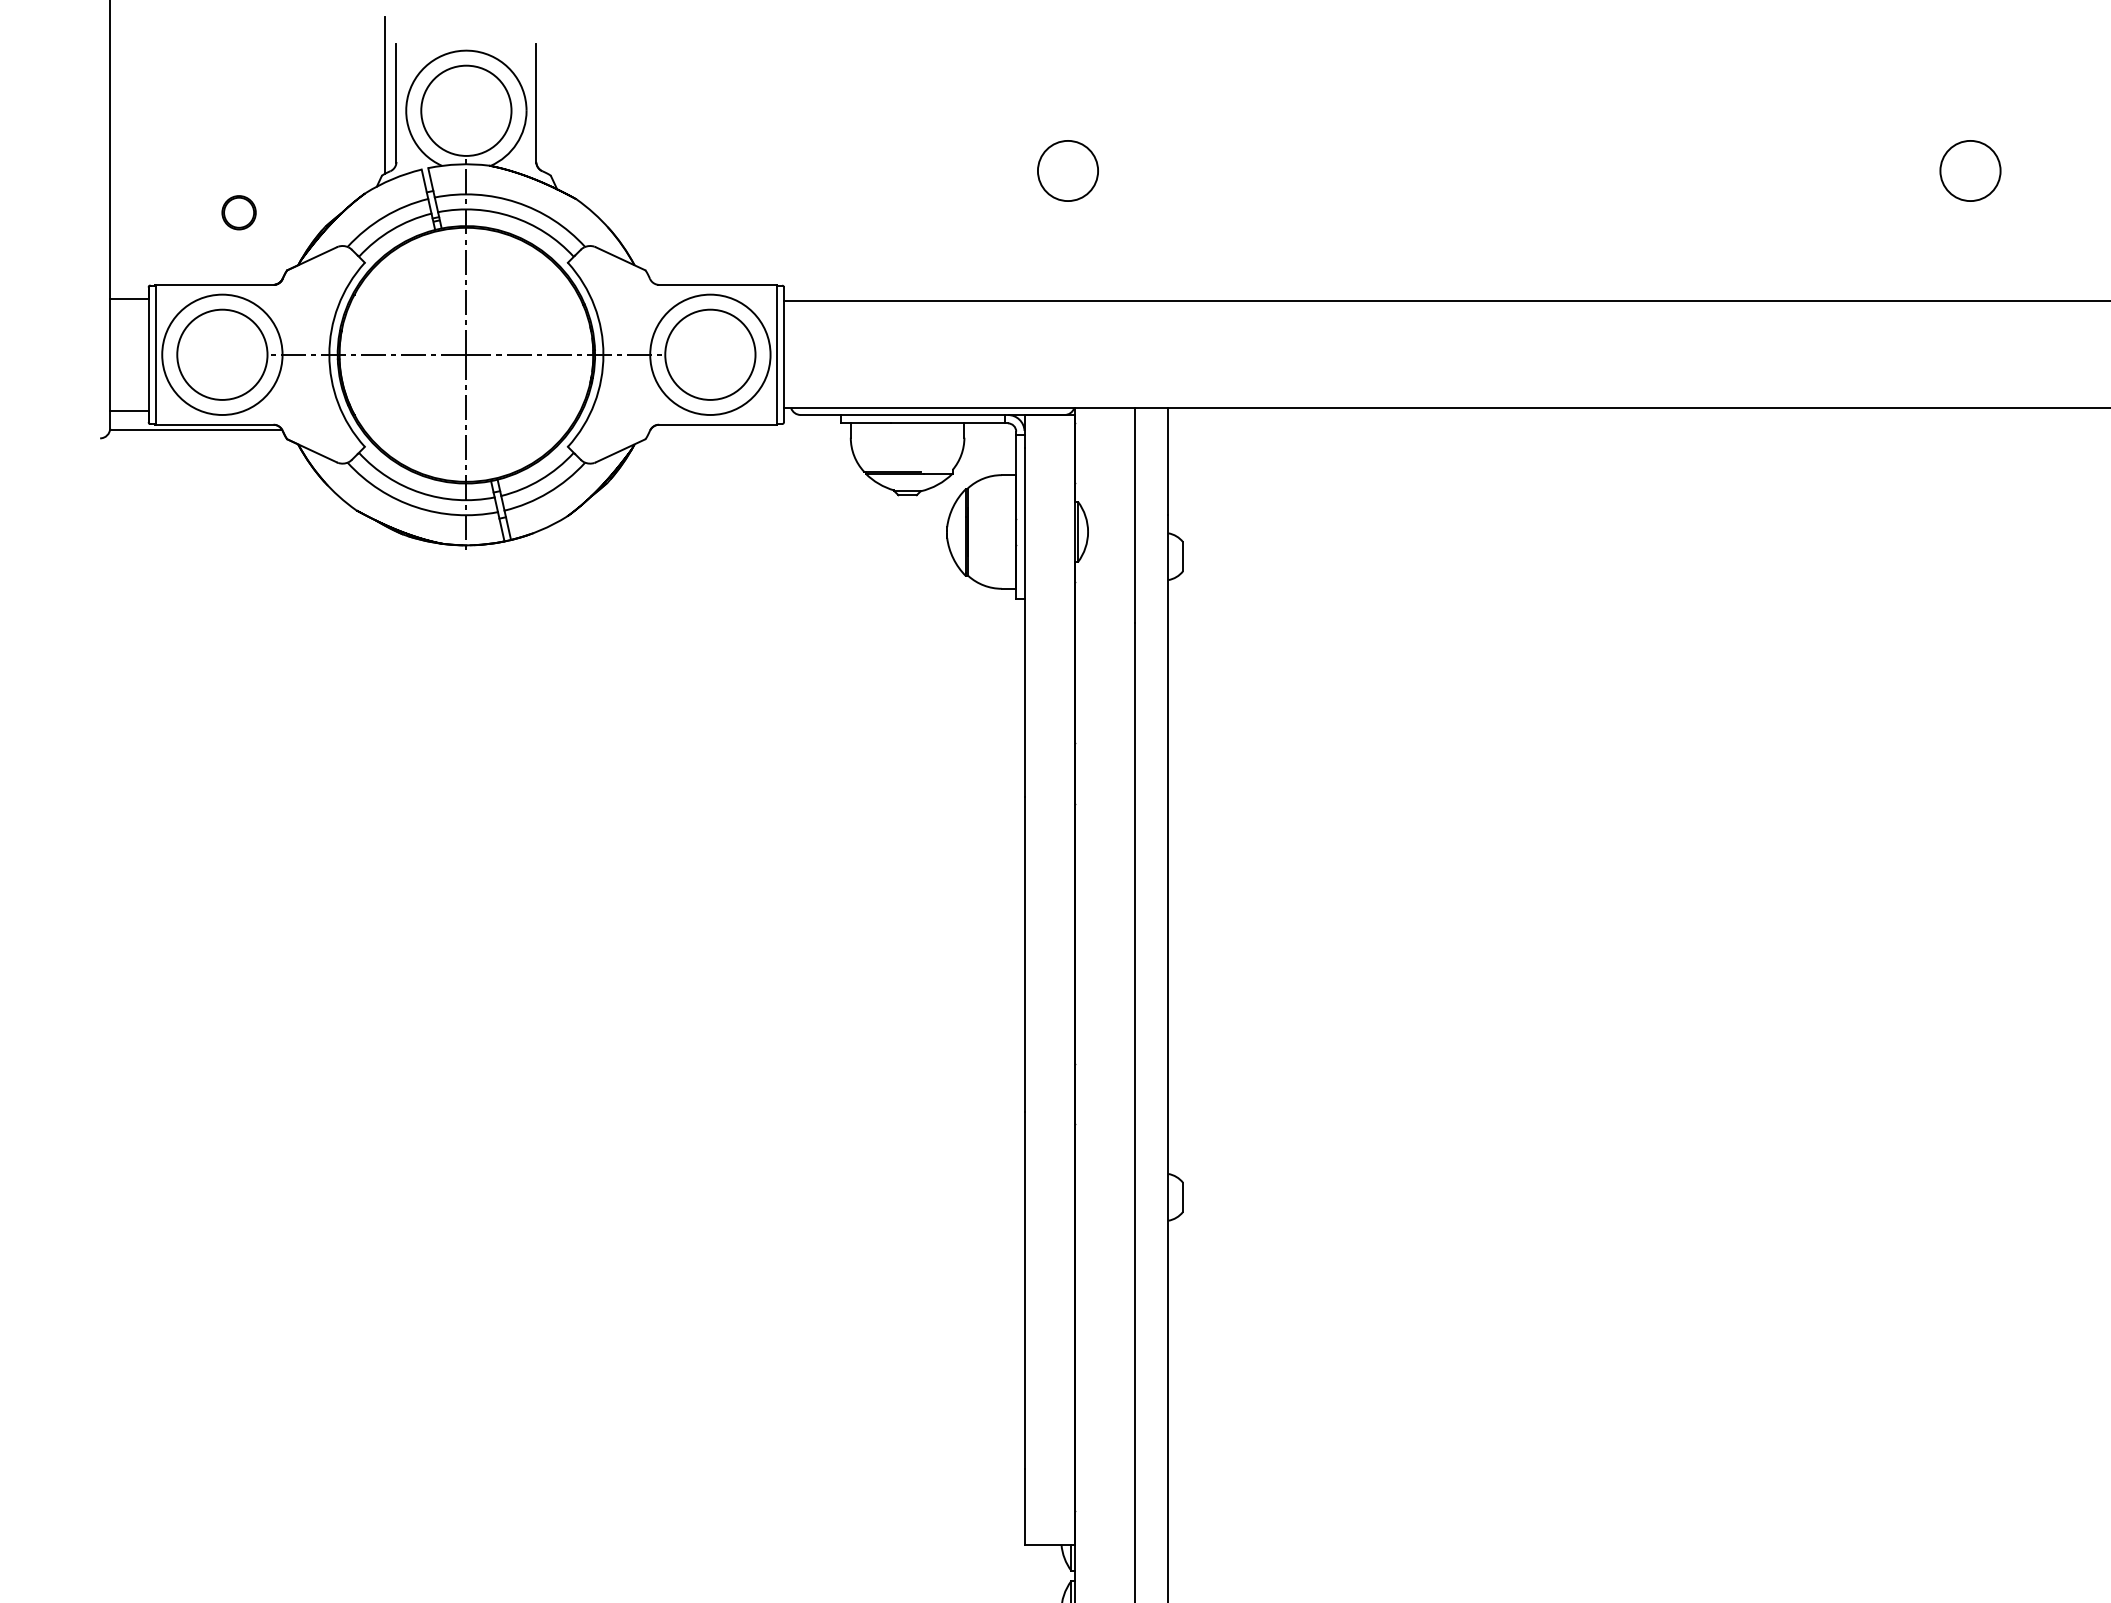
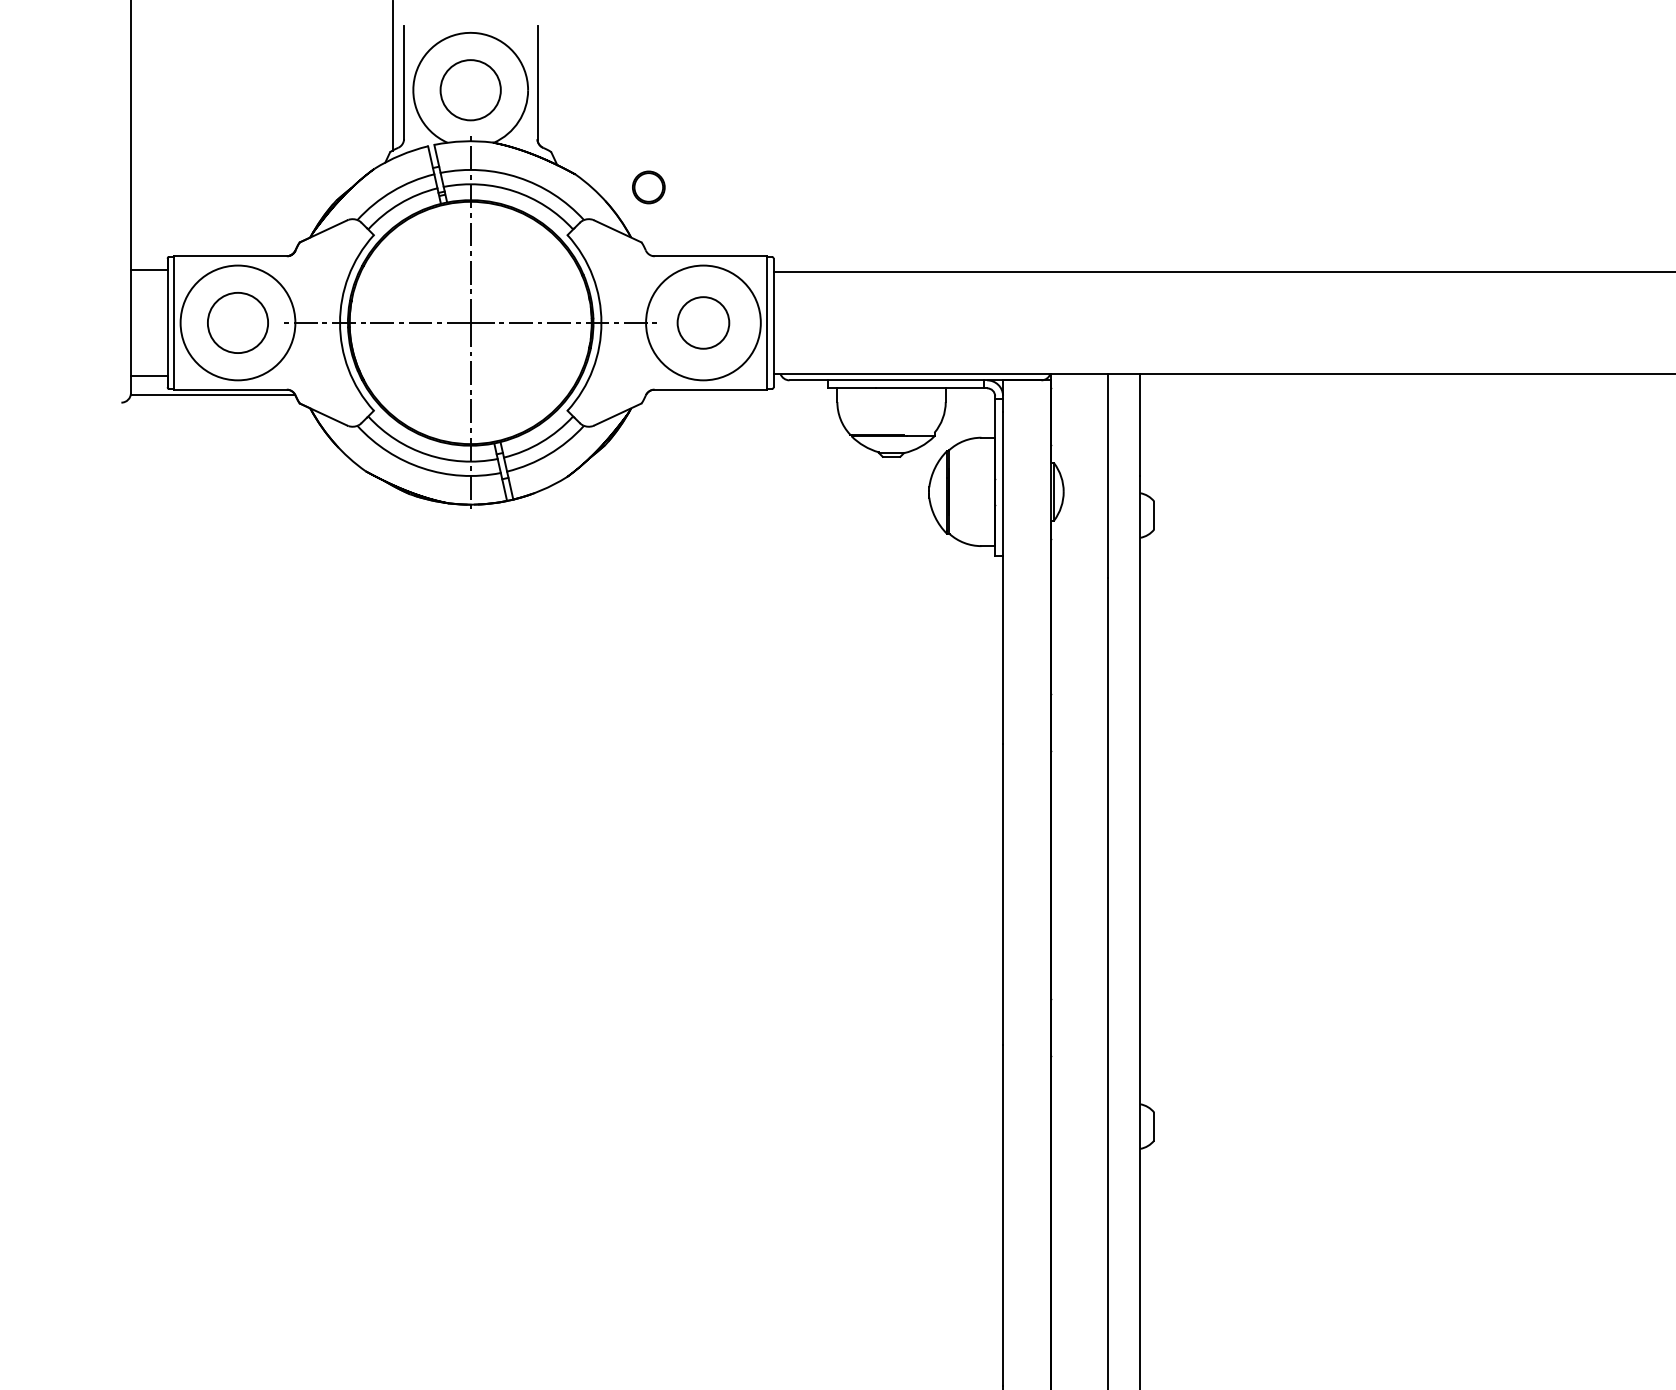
circle: (466, 110) -> (470, 89), size x0.7
circle: (1067, 170) -> (1044, 147), removed
part: (238, 212) -> (648, 187), moved
circle: (222, 354) -> (238, 322), size x0.7
circle: (710, 354) -> (703, 322), size x0.6

